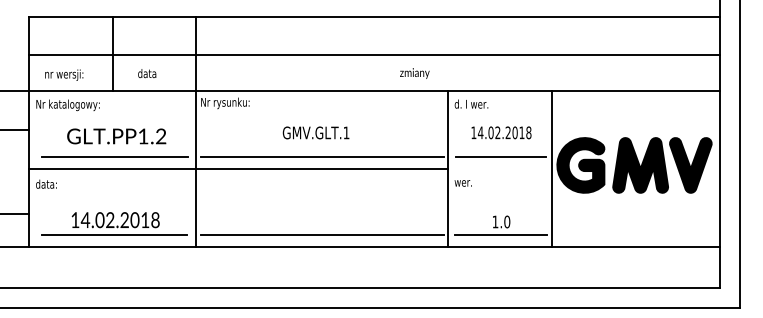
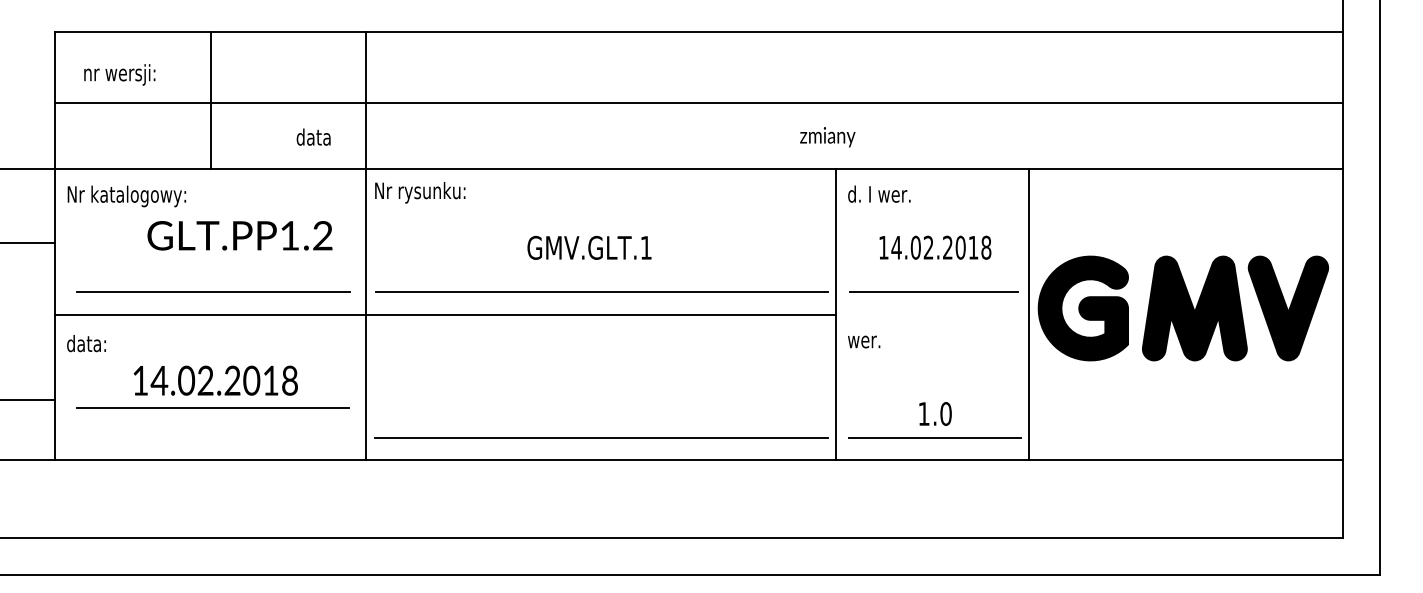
text: (147, 73) -> (314, 137), moved
text: (414, 73) -> (827, 137), moved
text: (64, 74) -> (120, 73), moved
text: (116, 136) -> (239, 235), moved
part: (114, 223) -> (213, 386), moved

